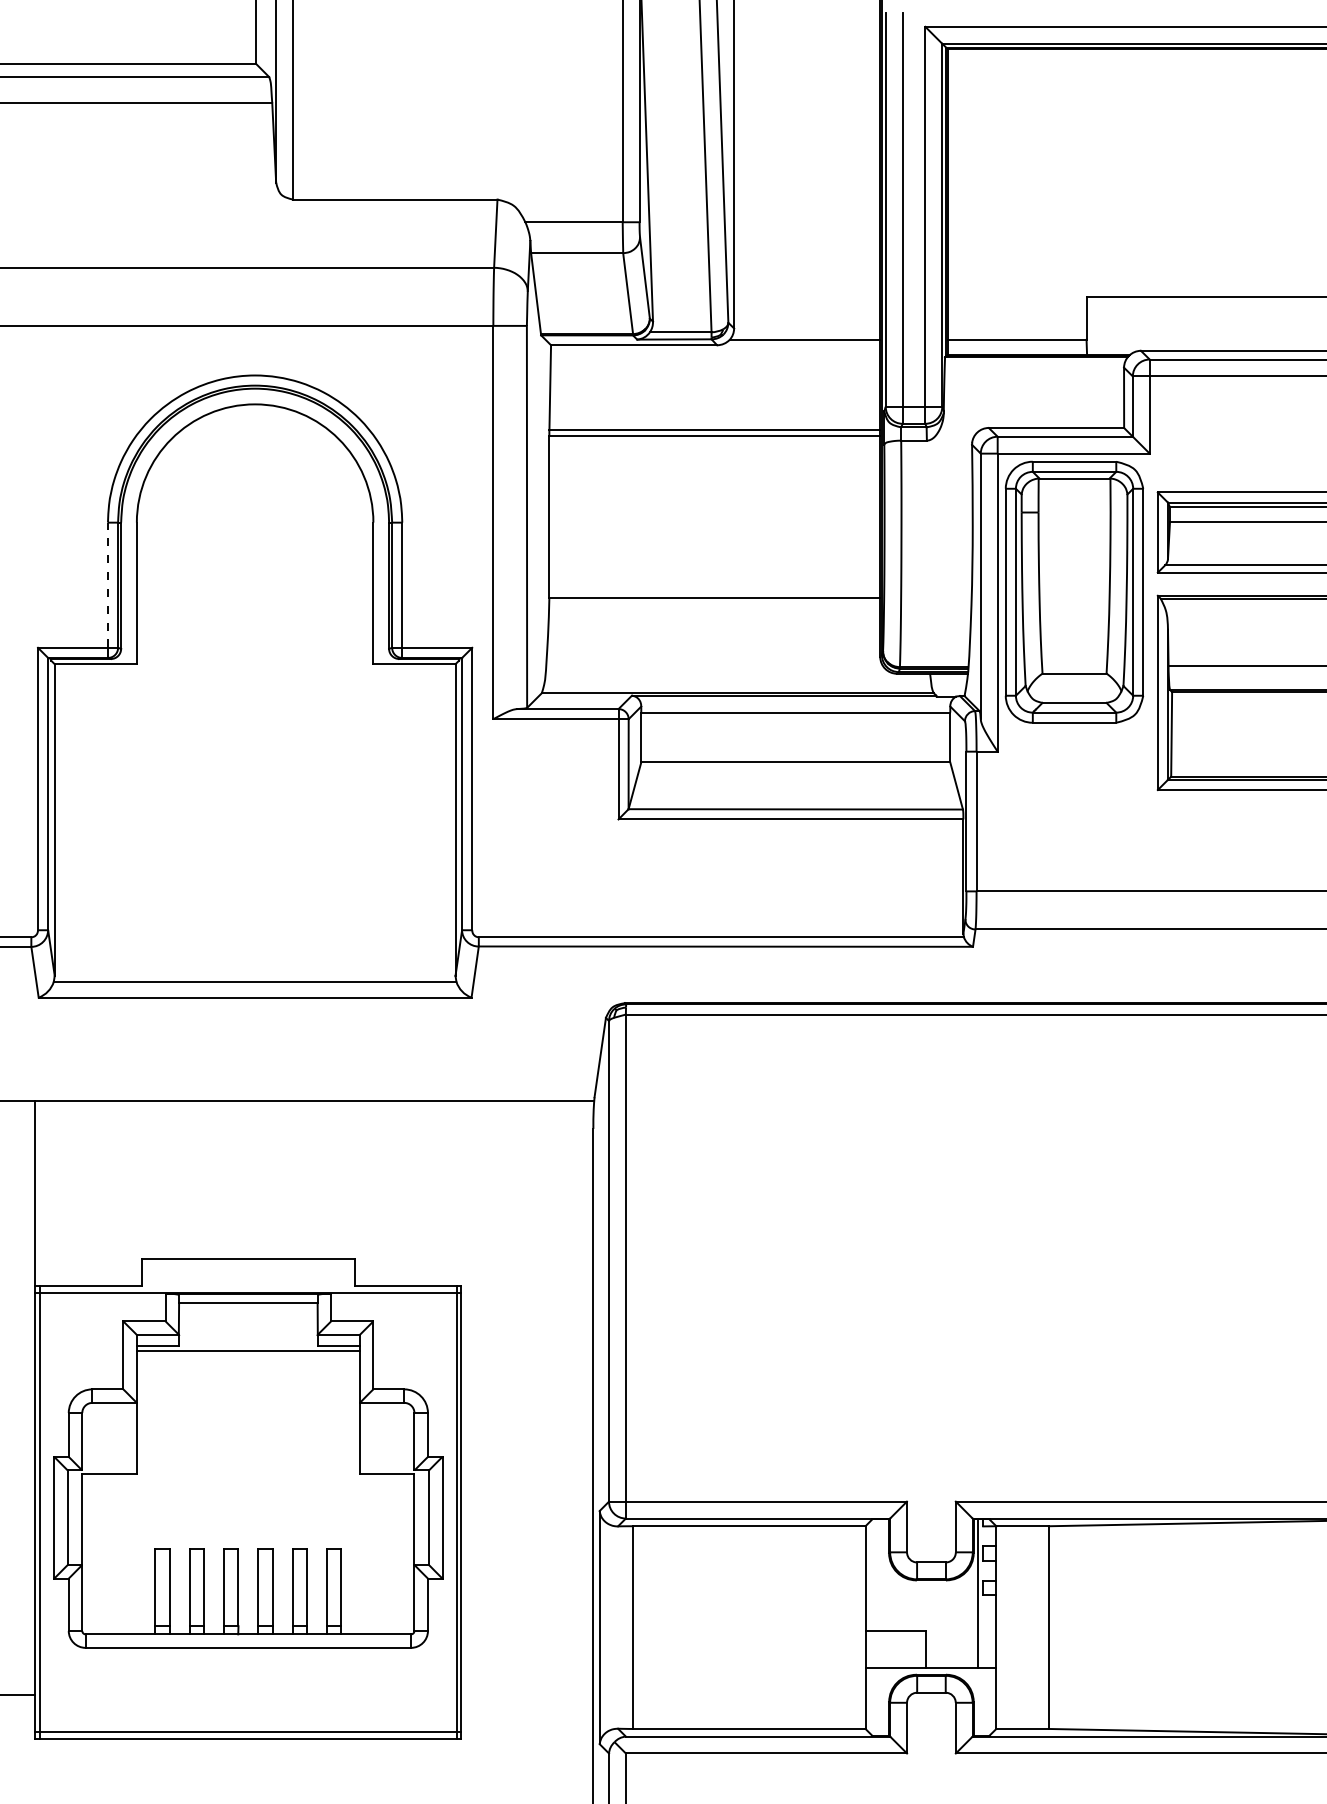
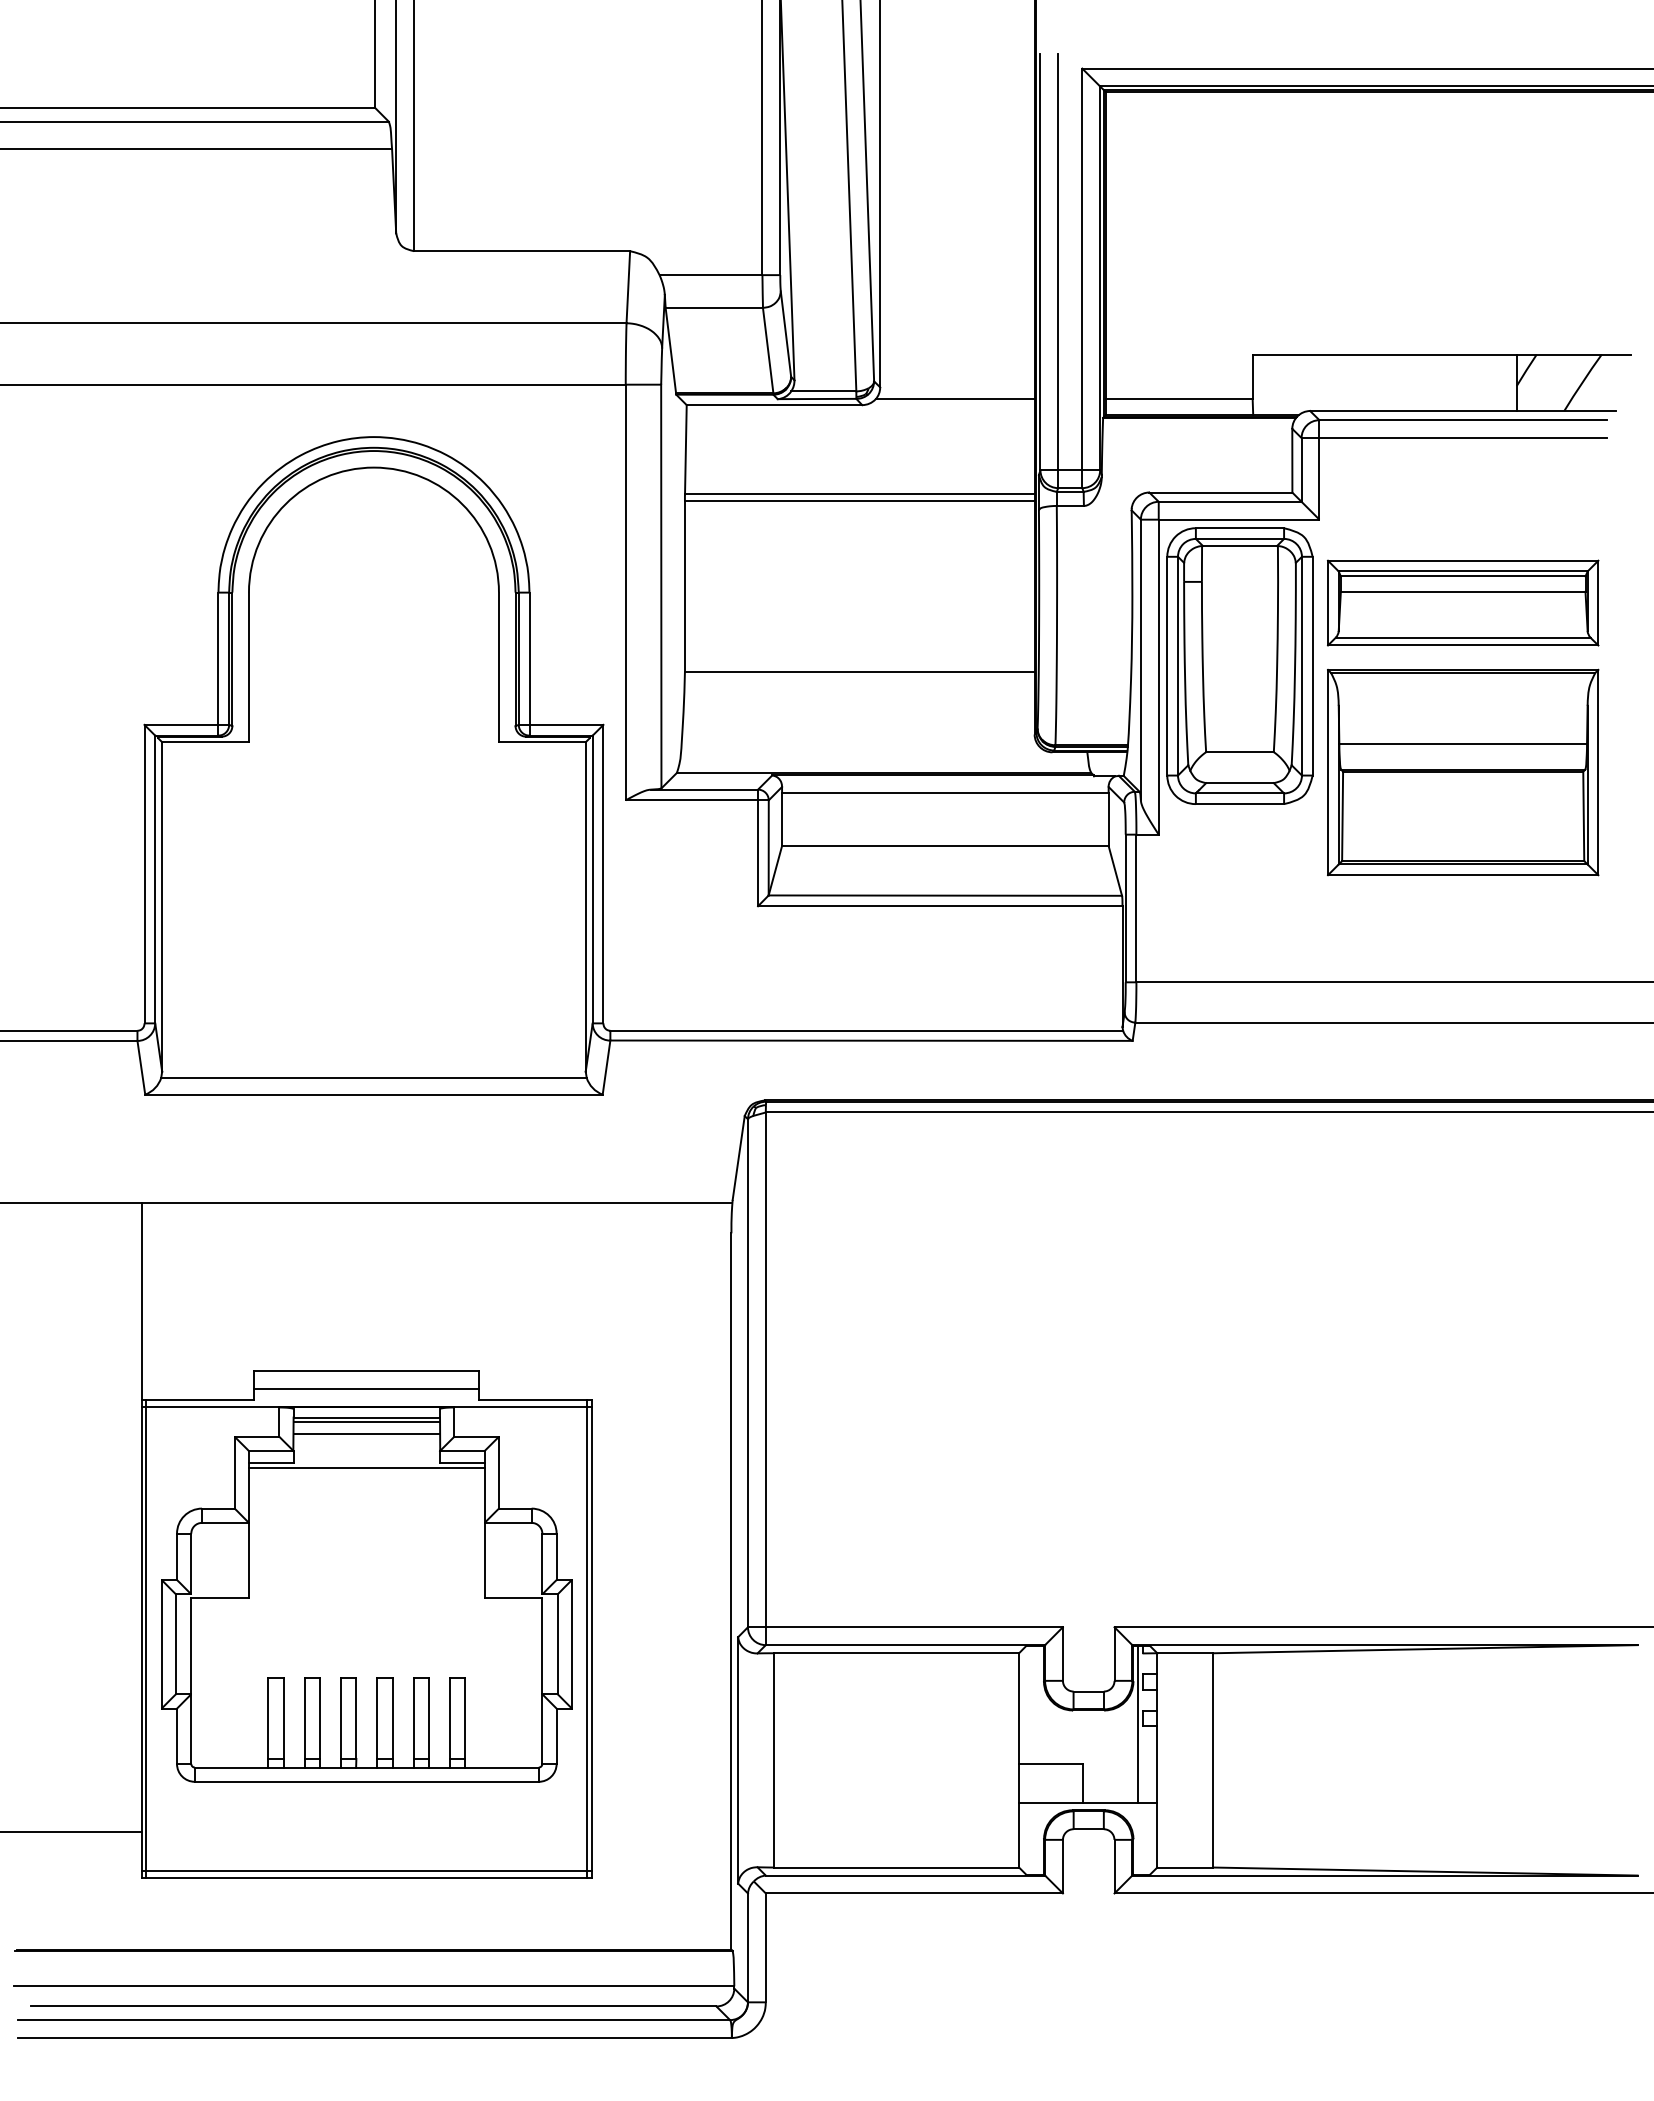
line: (108, 584) -> (218, 658), dashed -> solid
line: (248, 1275) -> (366, 1388), added
line: (248, 1306) -> (366, 1421), added
line: (248, 1319) -> (366, 1434), added

